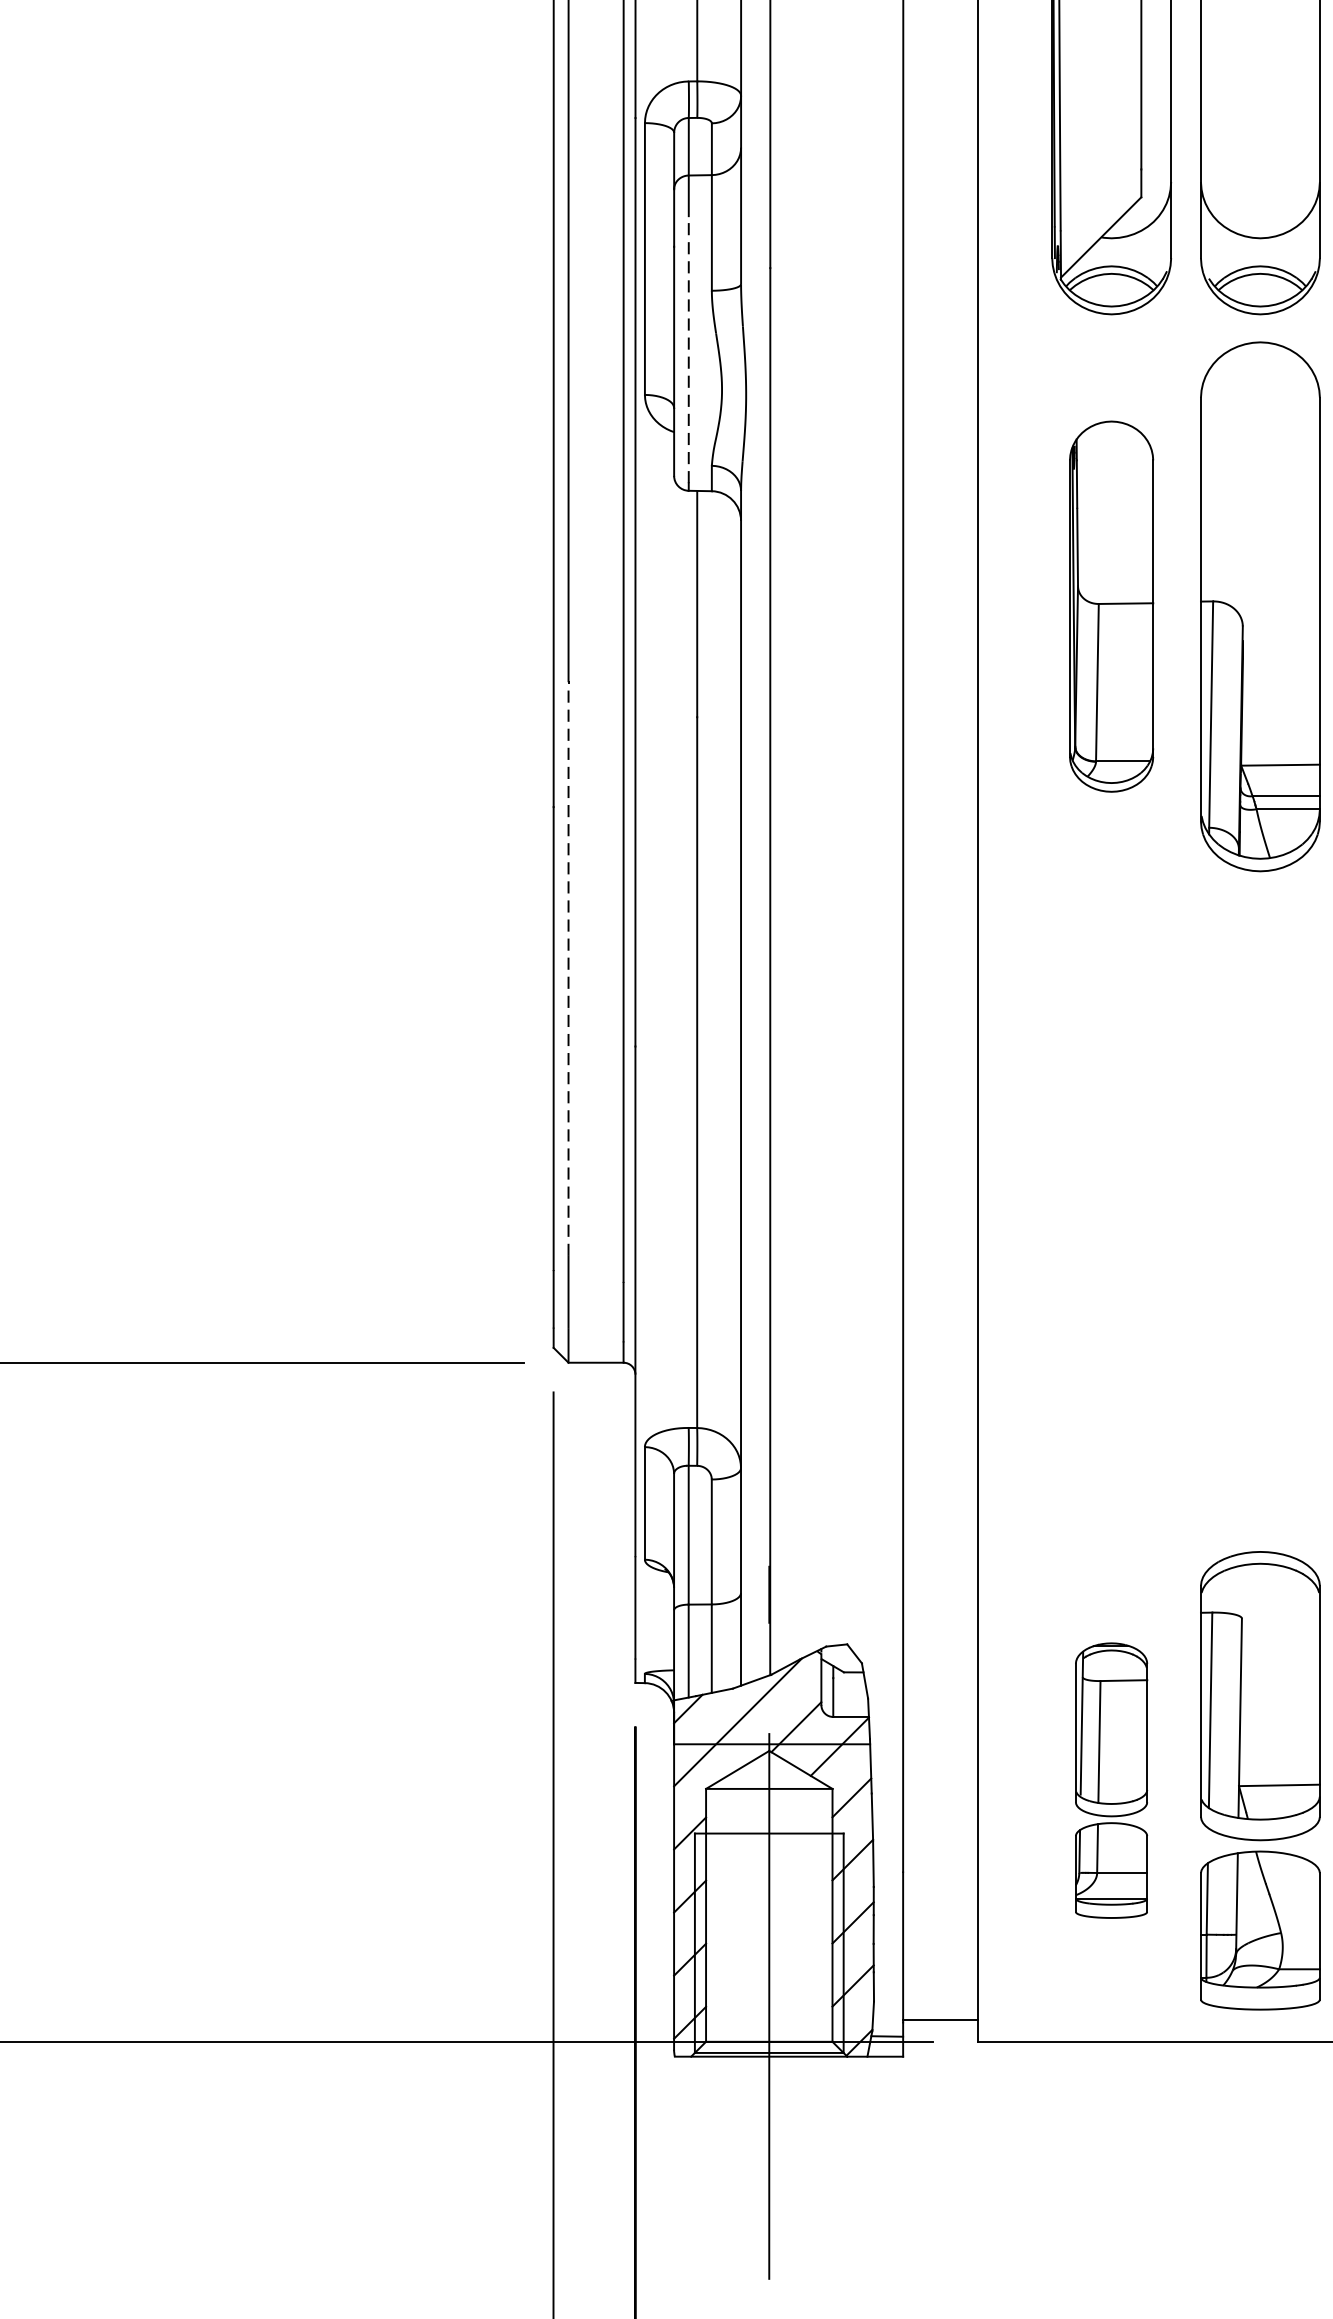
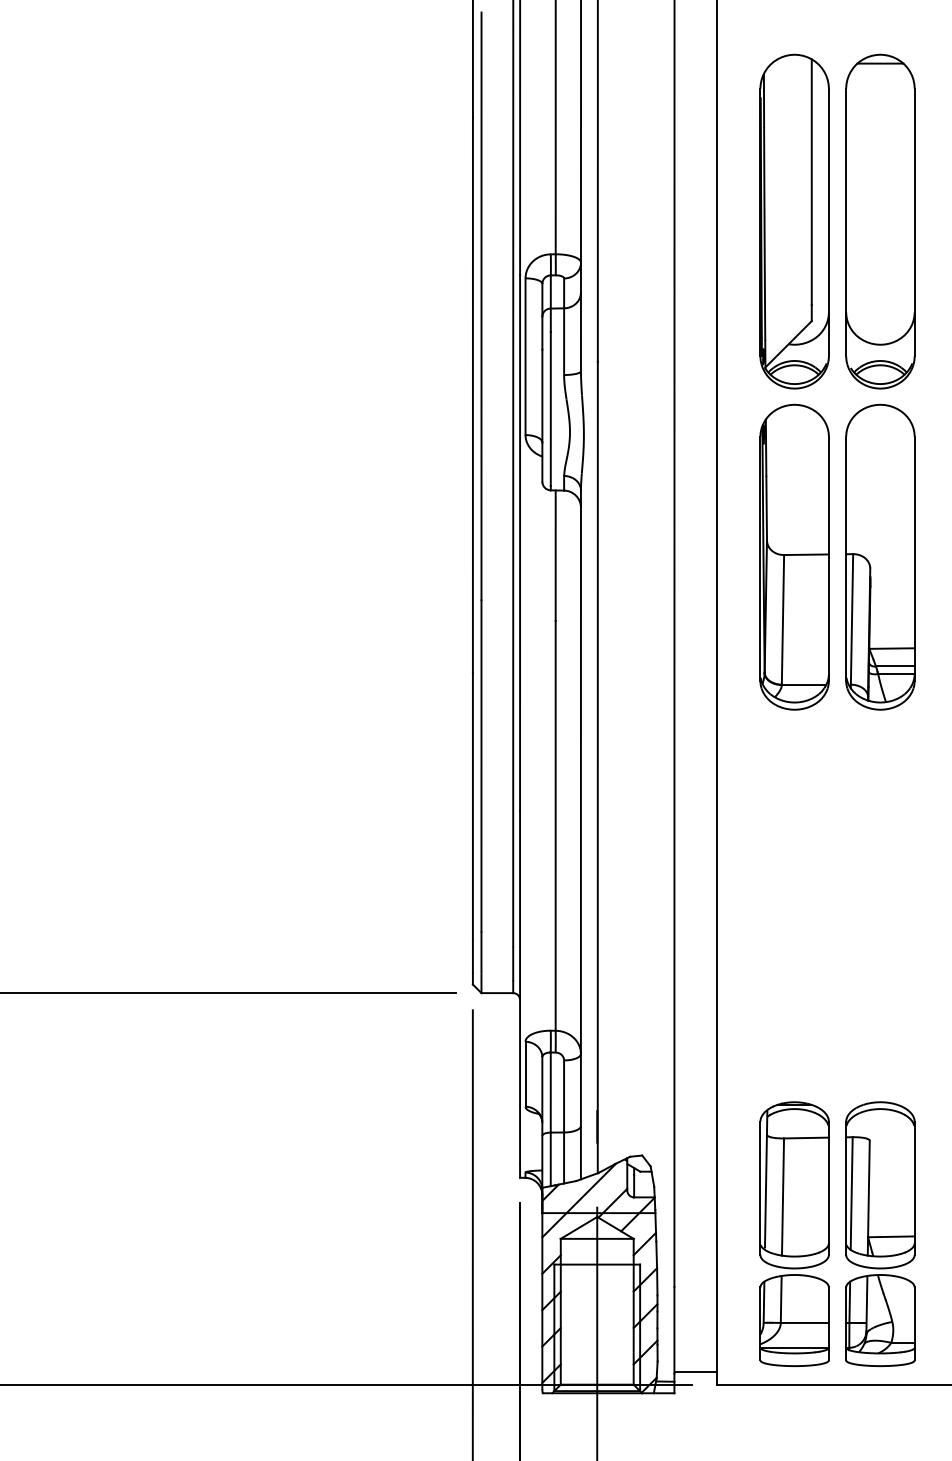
line: (688, 350) -> (550, 409), dashed -> solid
part: (1111, 605) -> (794, 556), size x1.43
line: (568, 967) -> (481, 765), dashed -> solid
part: (1111, 1779) -> (794, 1233), size x1.67

